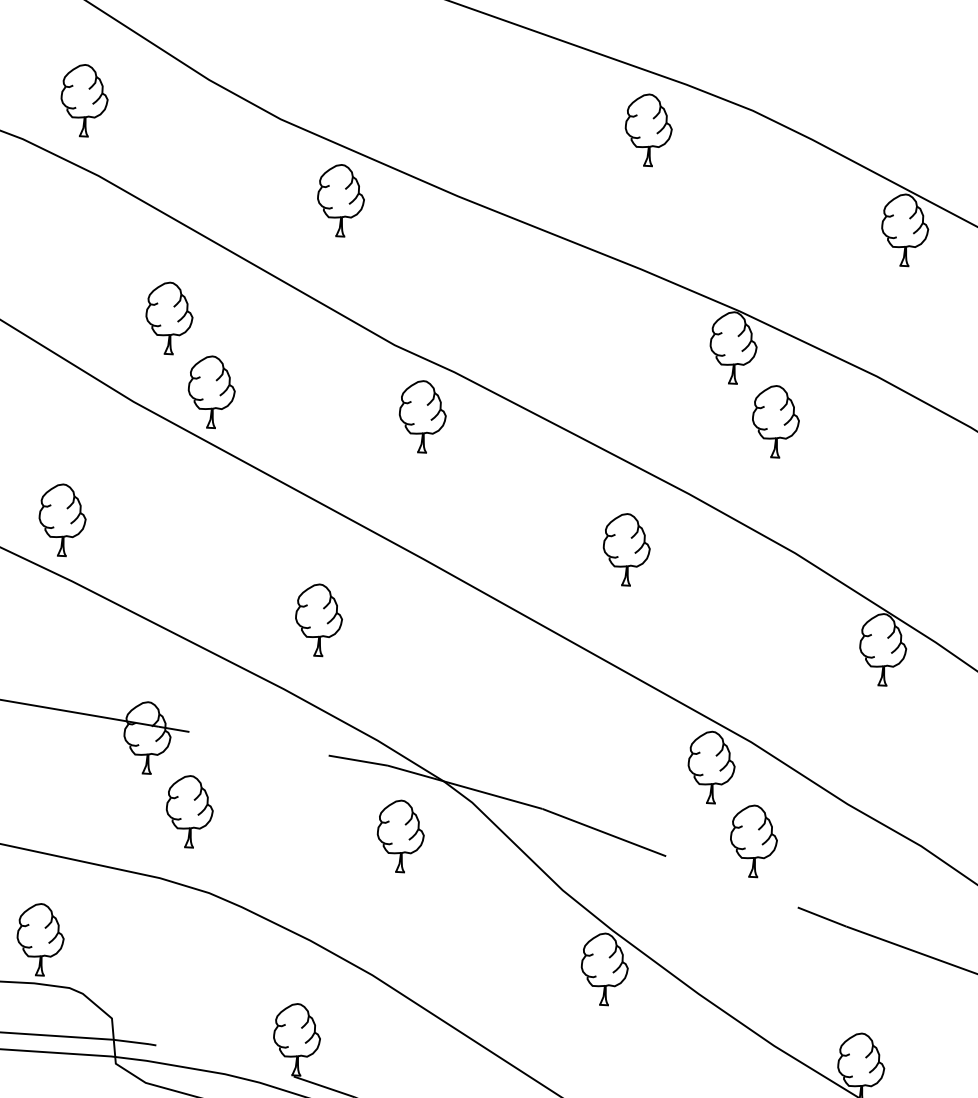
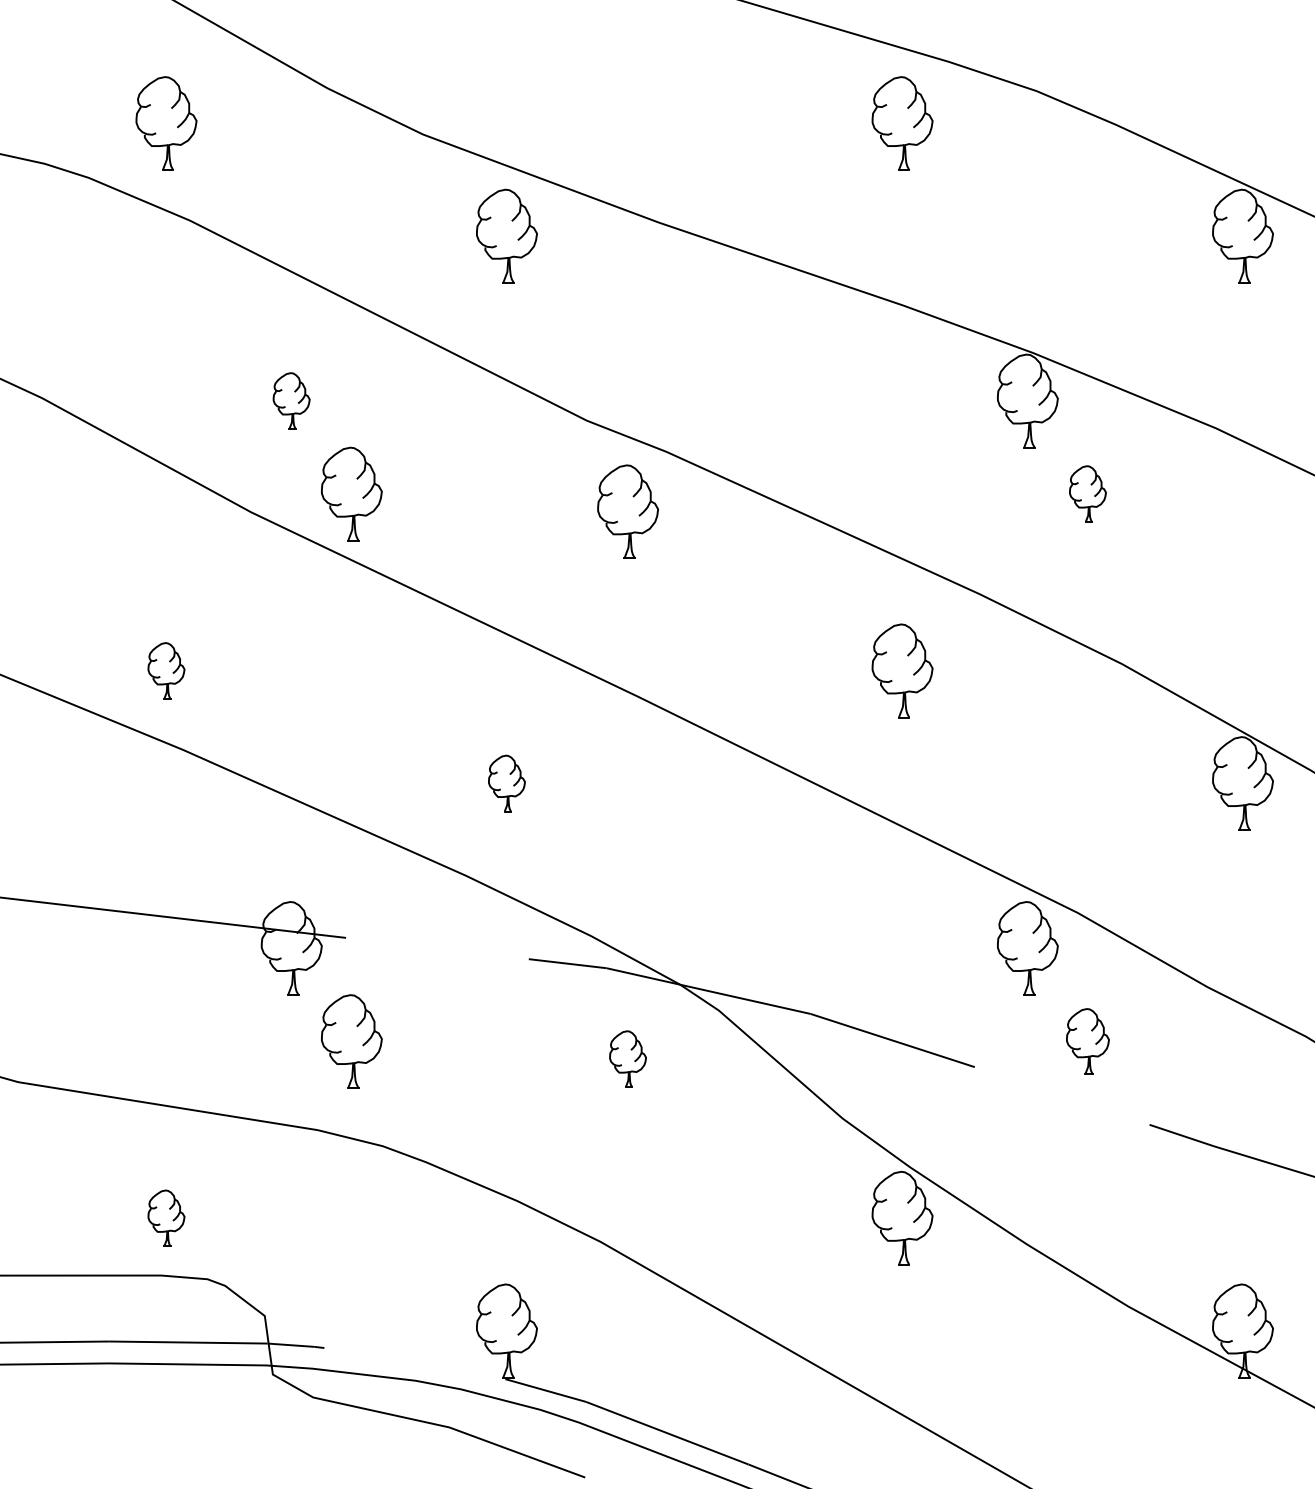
part: (169, 317) -> (291, 400), size x0.6
part: (775, 421) -> (1087, 493), size x0.6
part: (62, 519) -> (166, 670), size x0.6
part: (318, 620) -> (506, 783), size x0.6
part: (400, 835) -> (627, 1058), size x0.6
part: (753, 841) -> (1087, 1041), size x0.7
part: (40, 939) -> (166, 1218), size x0.6

